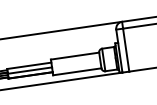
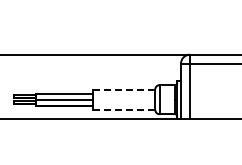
line: (74, 56) -> (123, 89), solid -> dashed
line: (77, 71) -> (124, 109), solid -> dashed

